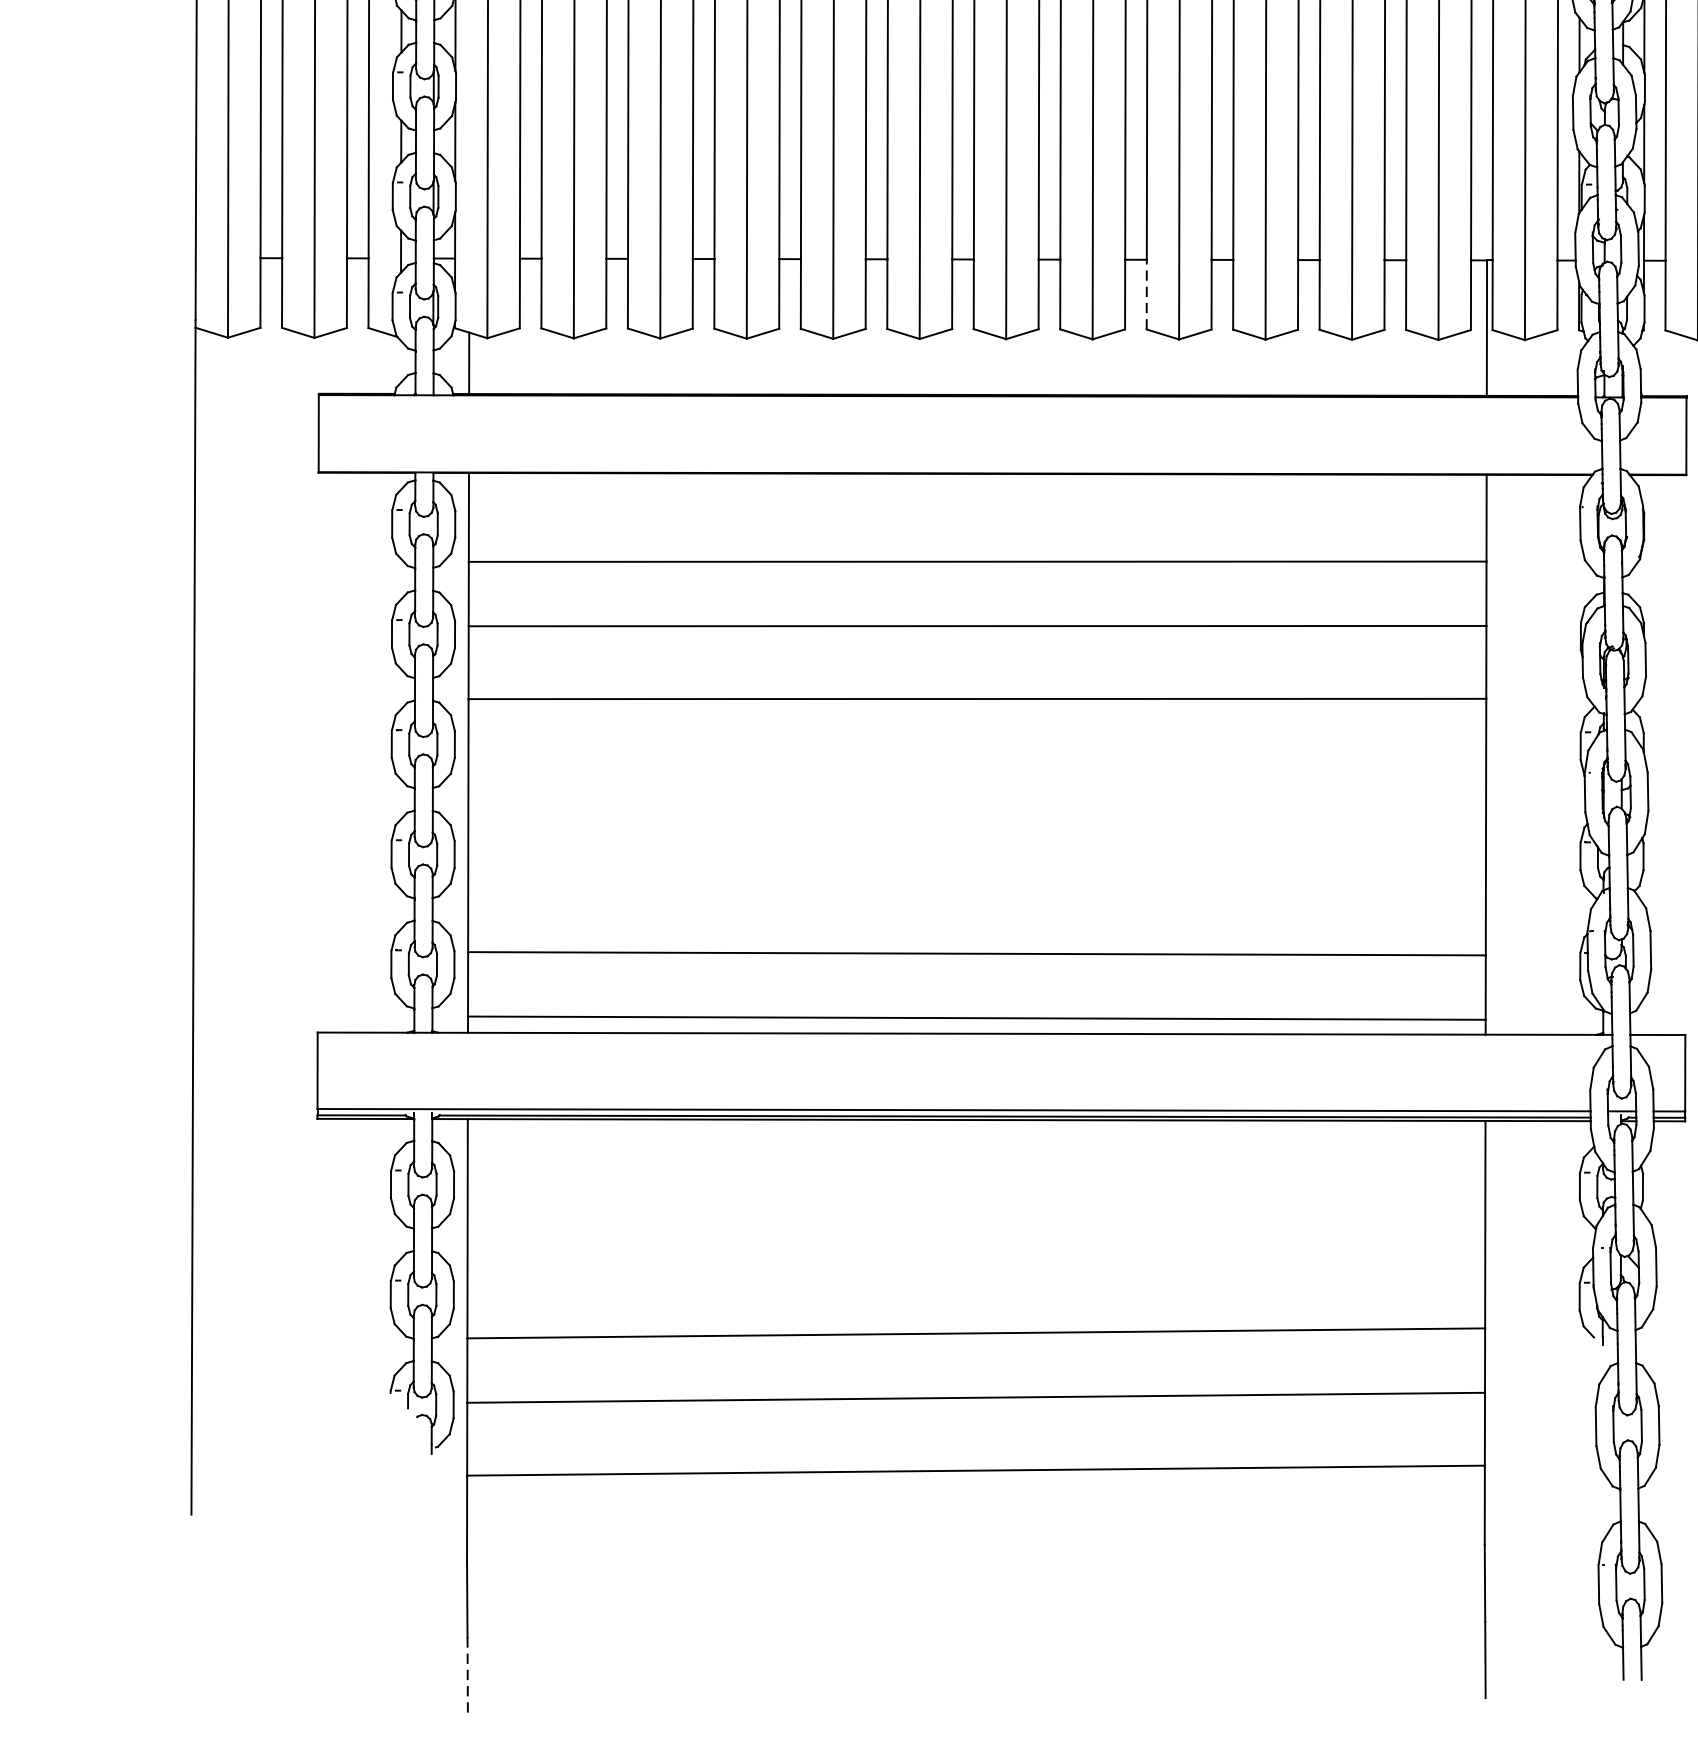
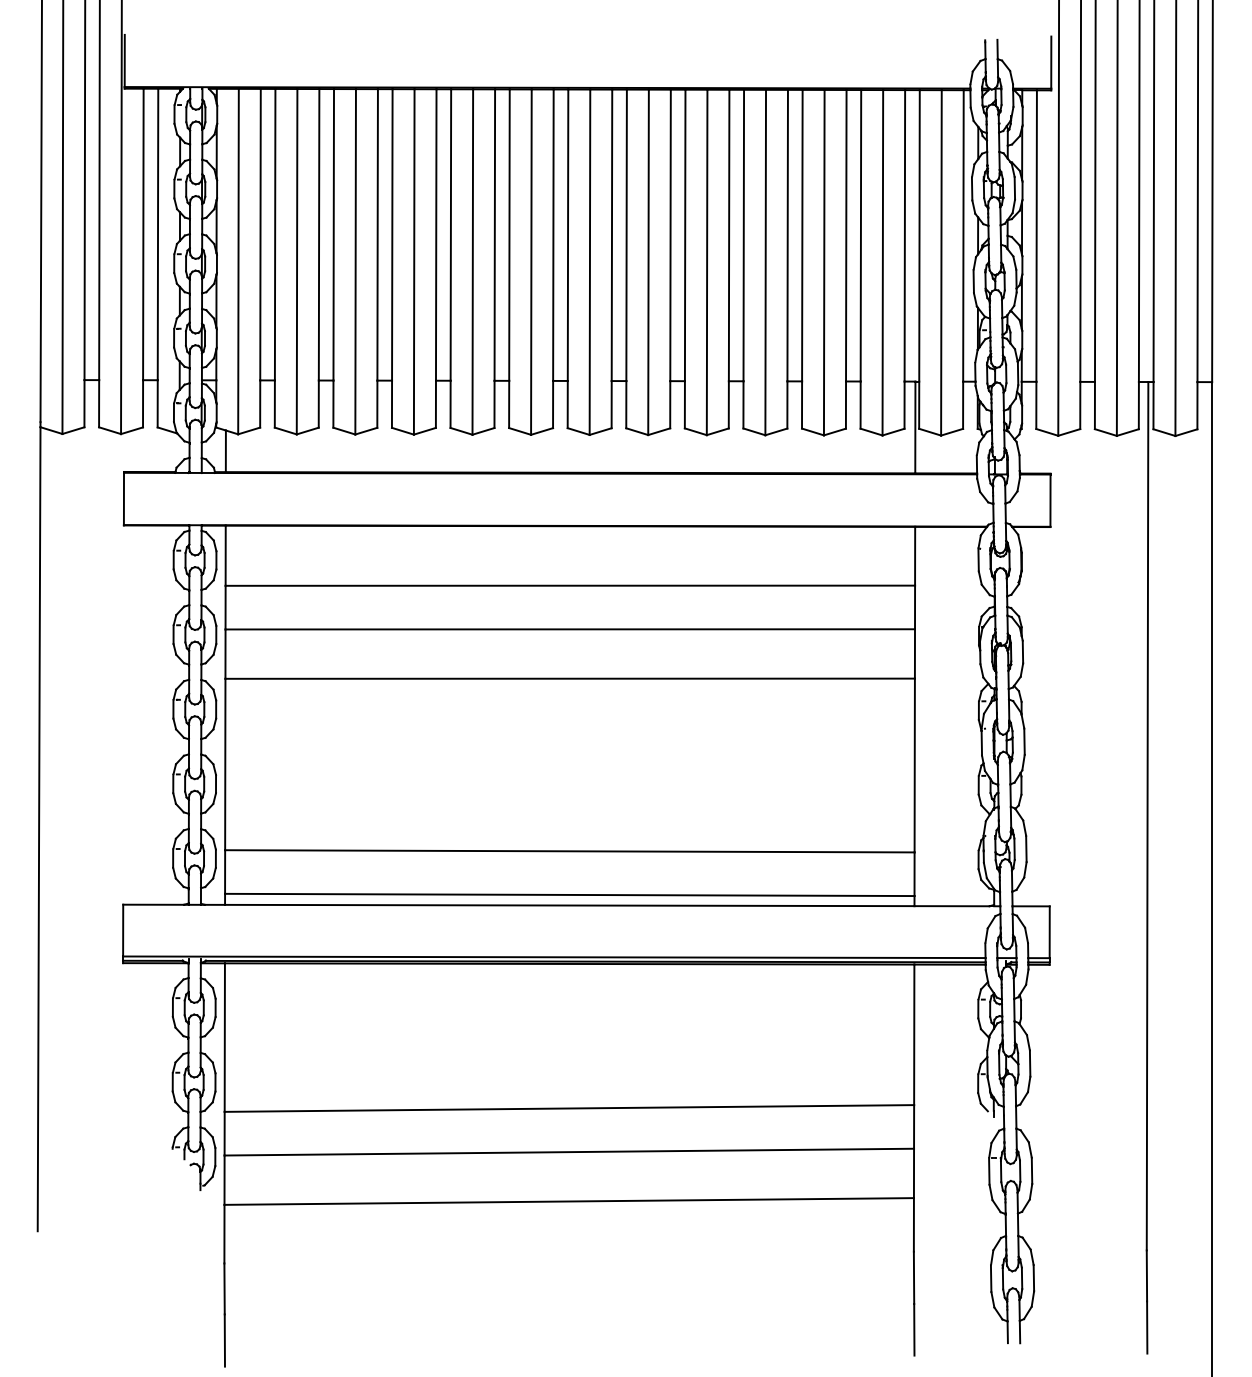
line: (1146, 294) -> (684, 404), dashed -> solid
line: (467, 1677) -> (224, 1341), dashed -> solid

